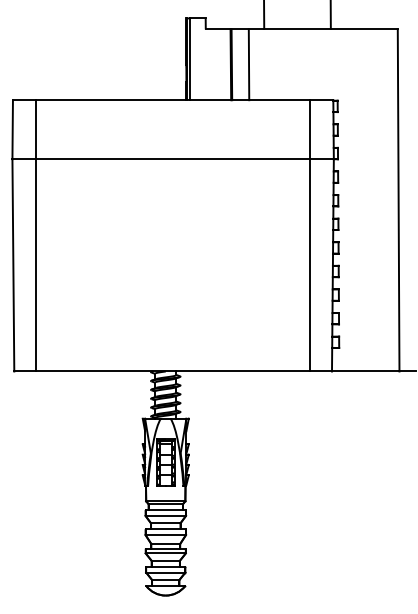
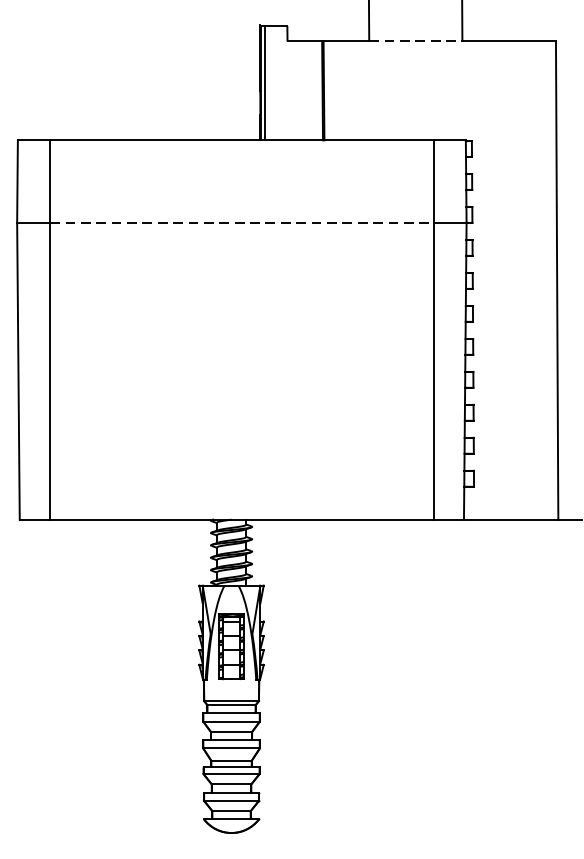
line: (298, 29) -> (417, 41), solid -> dashed
line: (248, 64) -> (347, 90), removed
line: (173, 159) -> (242, 223), solid -> dashed

